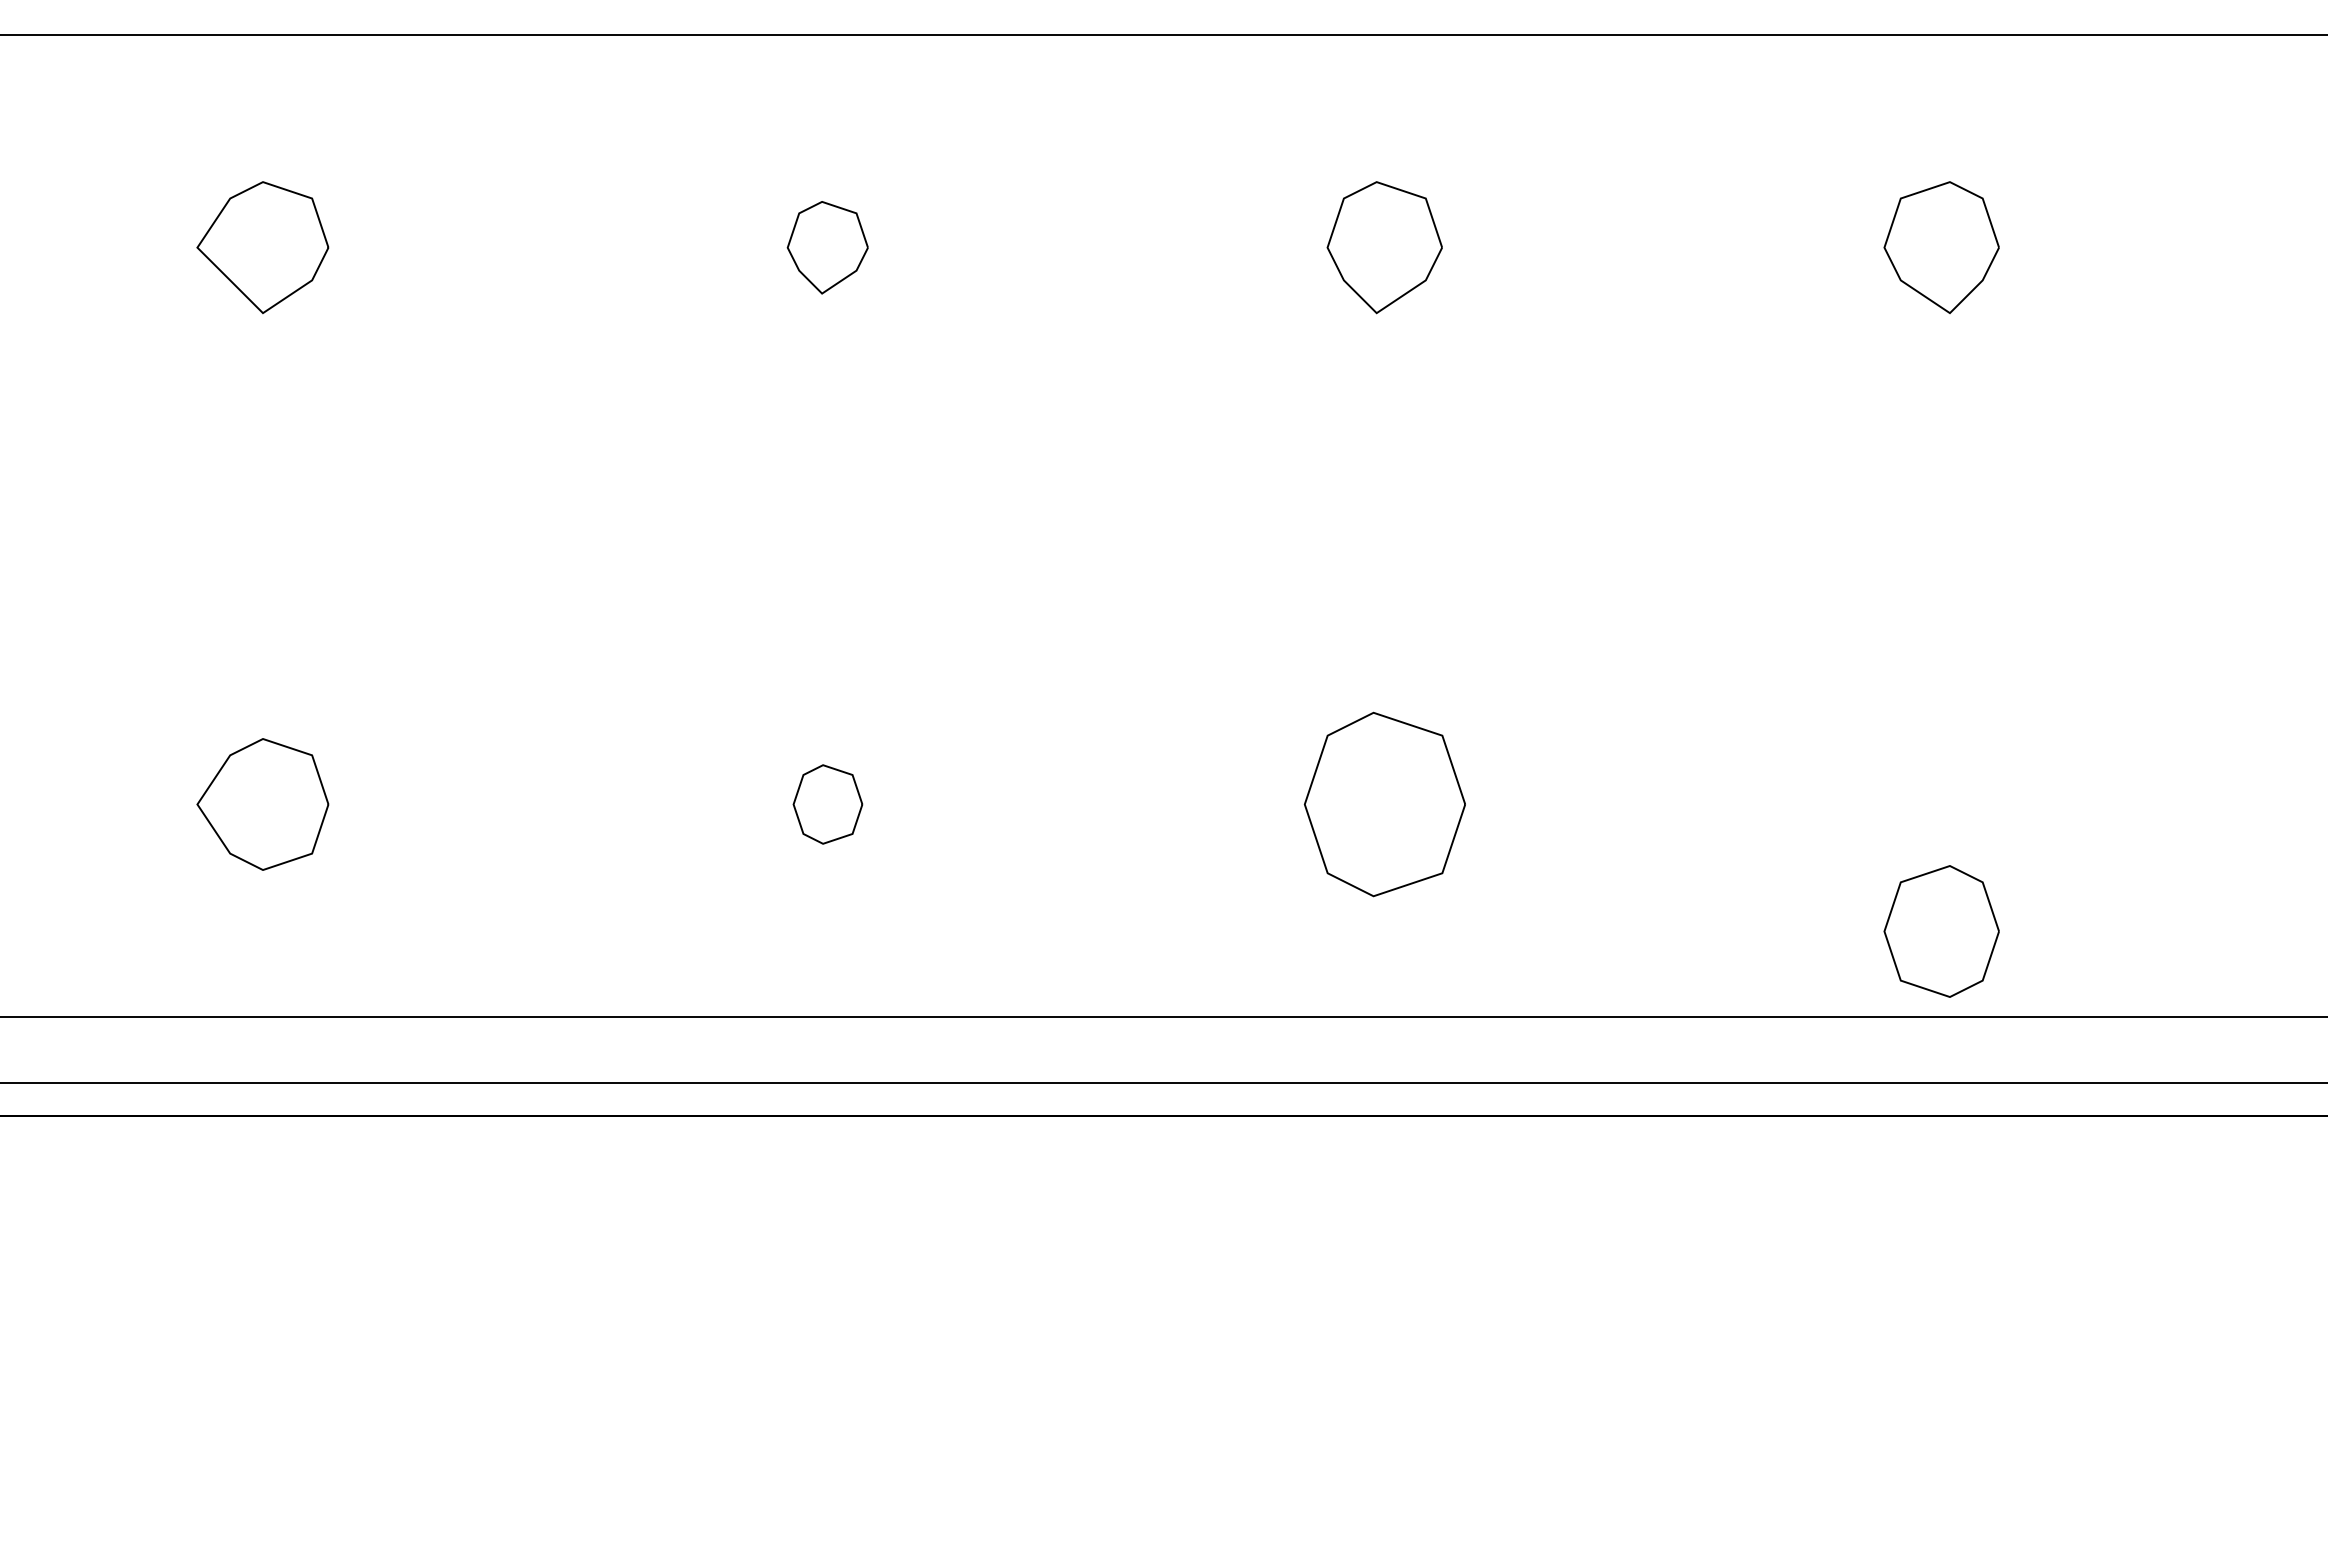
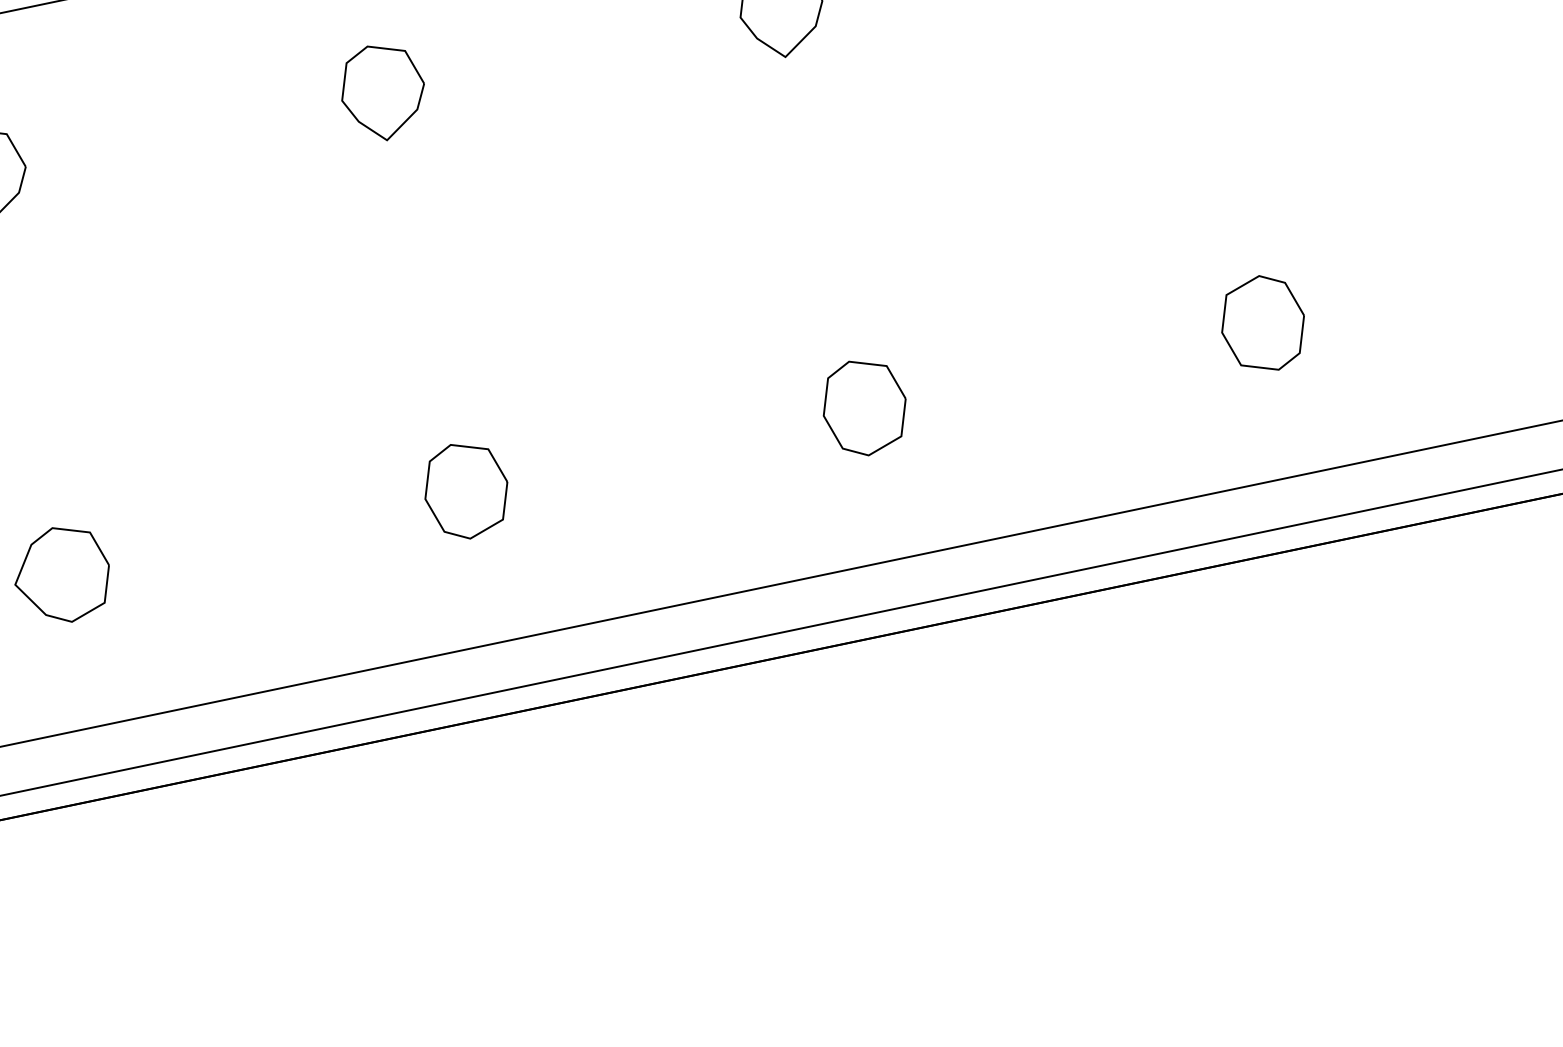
part: (827, 247) -> (382, 92), size x1.43
part: (827, 804) -> (466, 490), size x1.67
part: (1384, 804) -> (864, 407), size x0.71
part: (1941, 931) -> (1262, 324), moved

